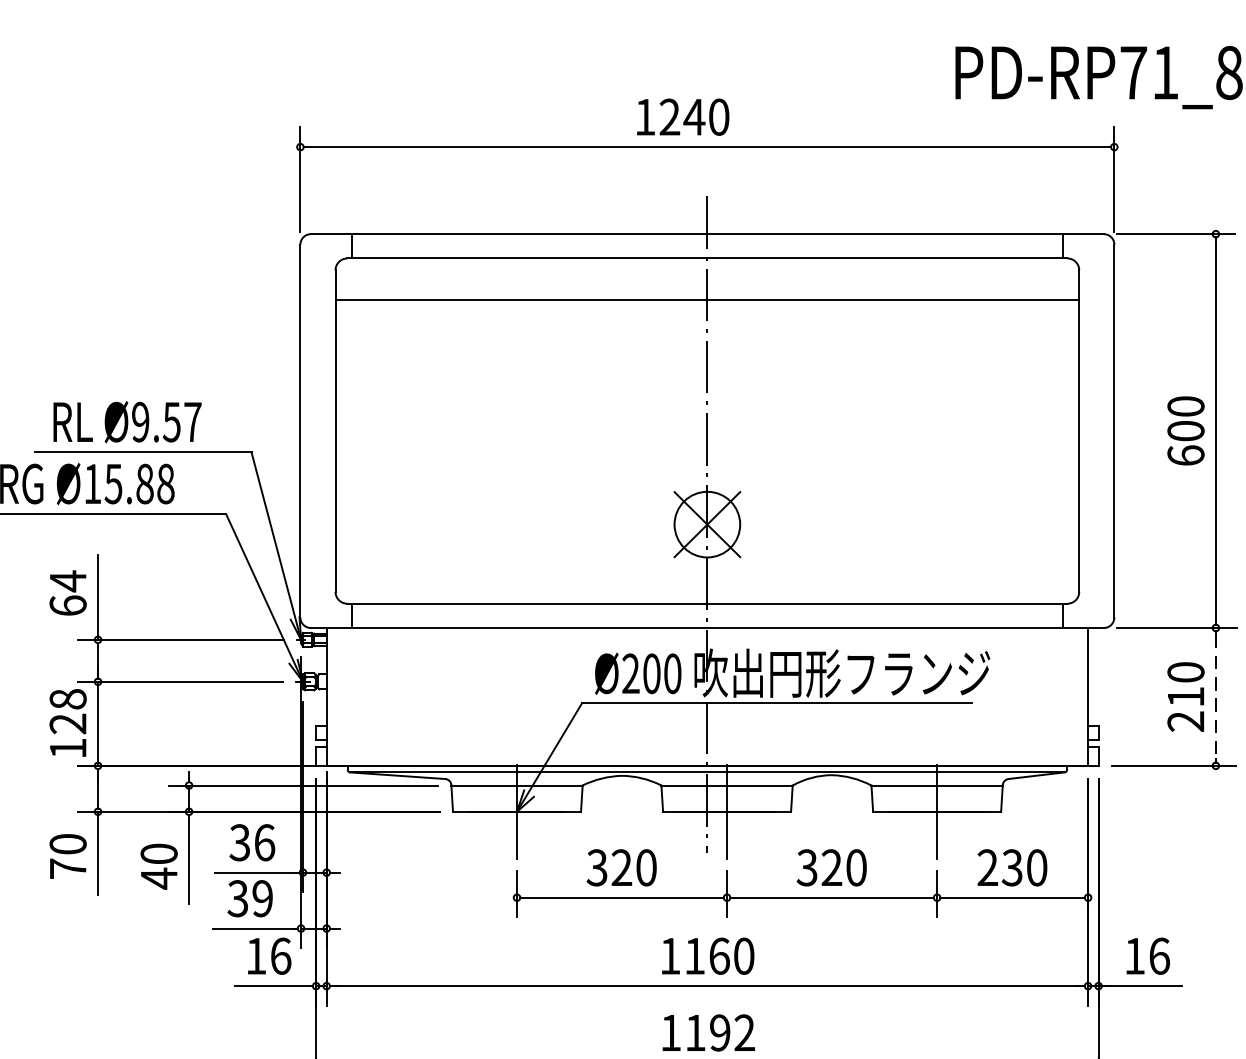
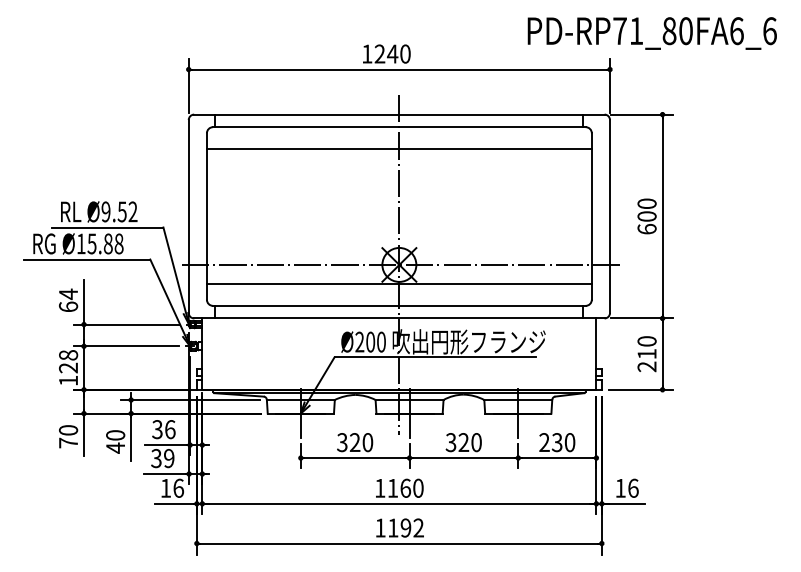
text: (191, 421) -> (132, 211), Ø9.57 -> Ø9.52
line: (707, 523) -> (399, 264), added
line: (705, 562) -> (398, 284), added
line: (1215, 697) -> (662, 354), dashed -> solid

